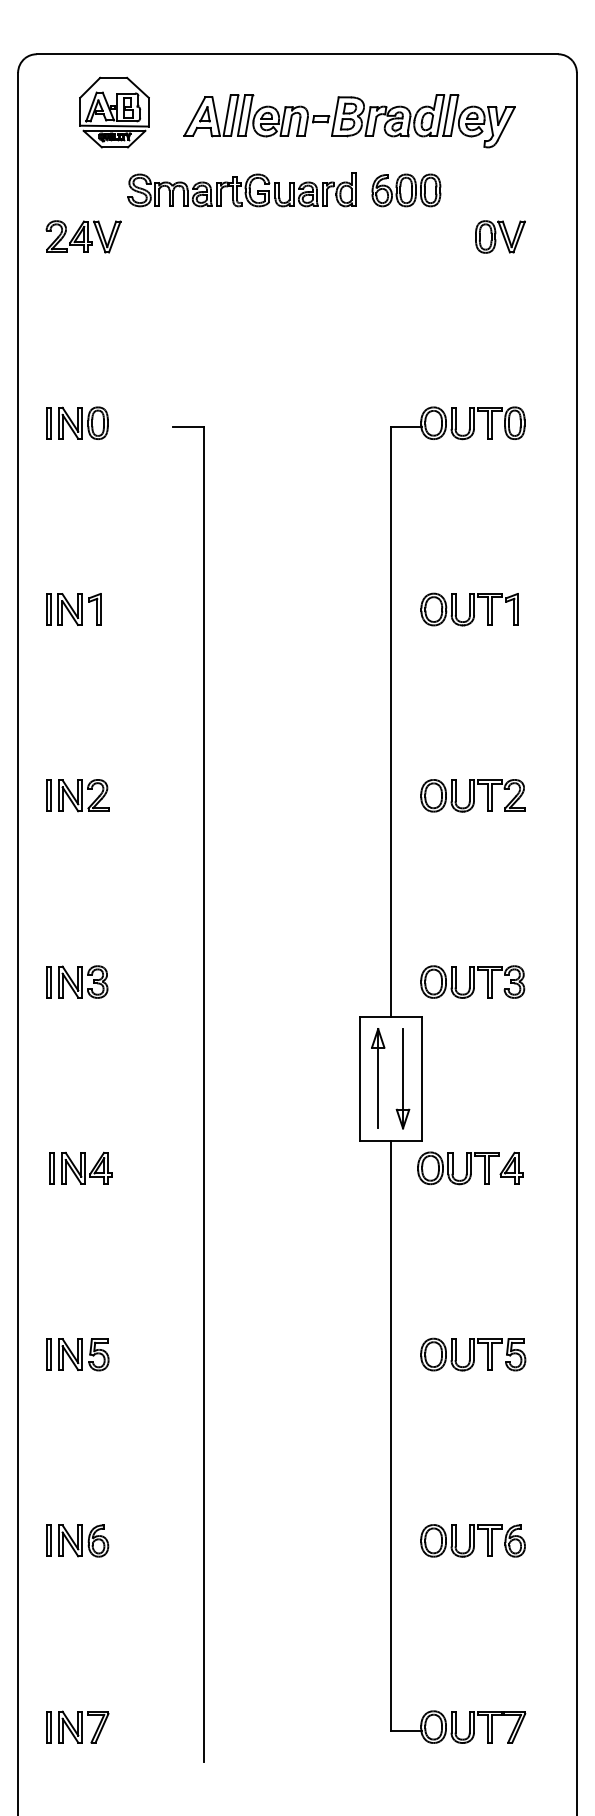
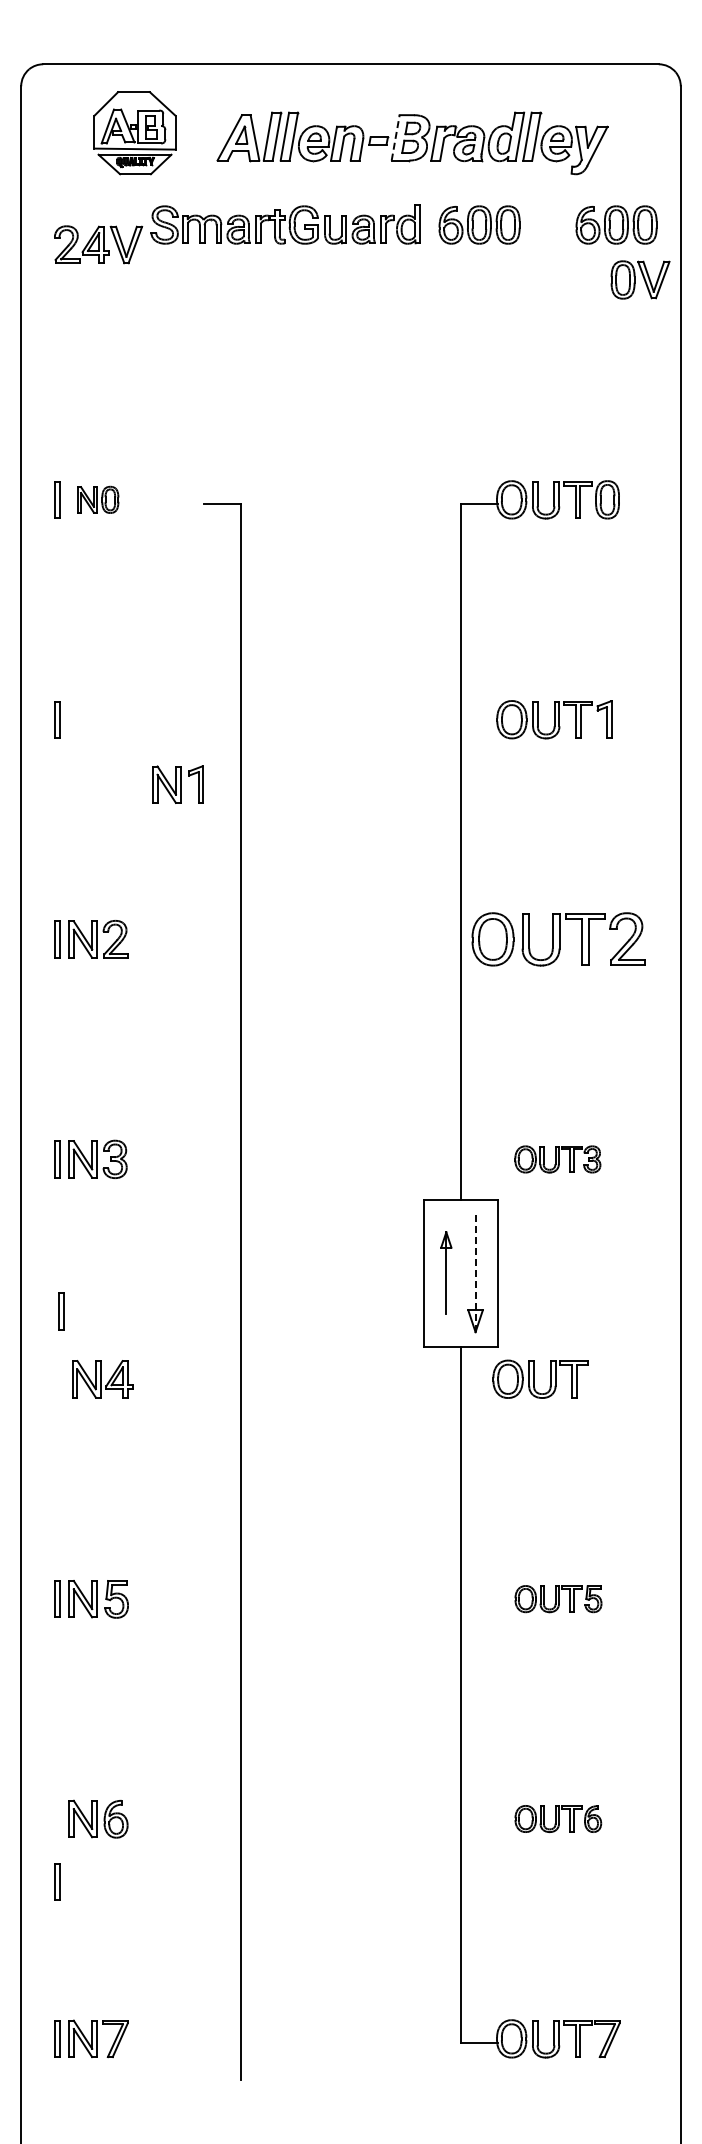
line: (335, 116) -> (395, 137), solid -> dashed
part: (522, 189) -> (616, 224), added
part: (83, 236) -> (98, 244), moved
part: (500, 236) -> (640, 279), moved
part: (82, 422) -> (97, 499), size x0.7
part: (79, 609) -> (177, 784), moved
part: (473, 795) -> (558, 939), size x1.4
part: (472, 982) -> (557, 1159), size x0.7
part: (378, 1077) -> (446, 1272), size x0.7
line: (402, 1078) -> (475, 1273), solid -> dashed
part: (52, 1168) -> (61, 1311), moved
part: (511, 1168) -> (603, 1379), removed
part: (473, 1354) -> (558, 1598), size x0.7
part: (48, 1540) -> (57, 1881), moved
part: (473, 1540) -> (558, 1818), size x0.7

